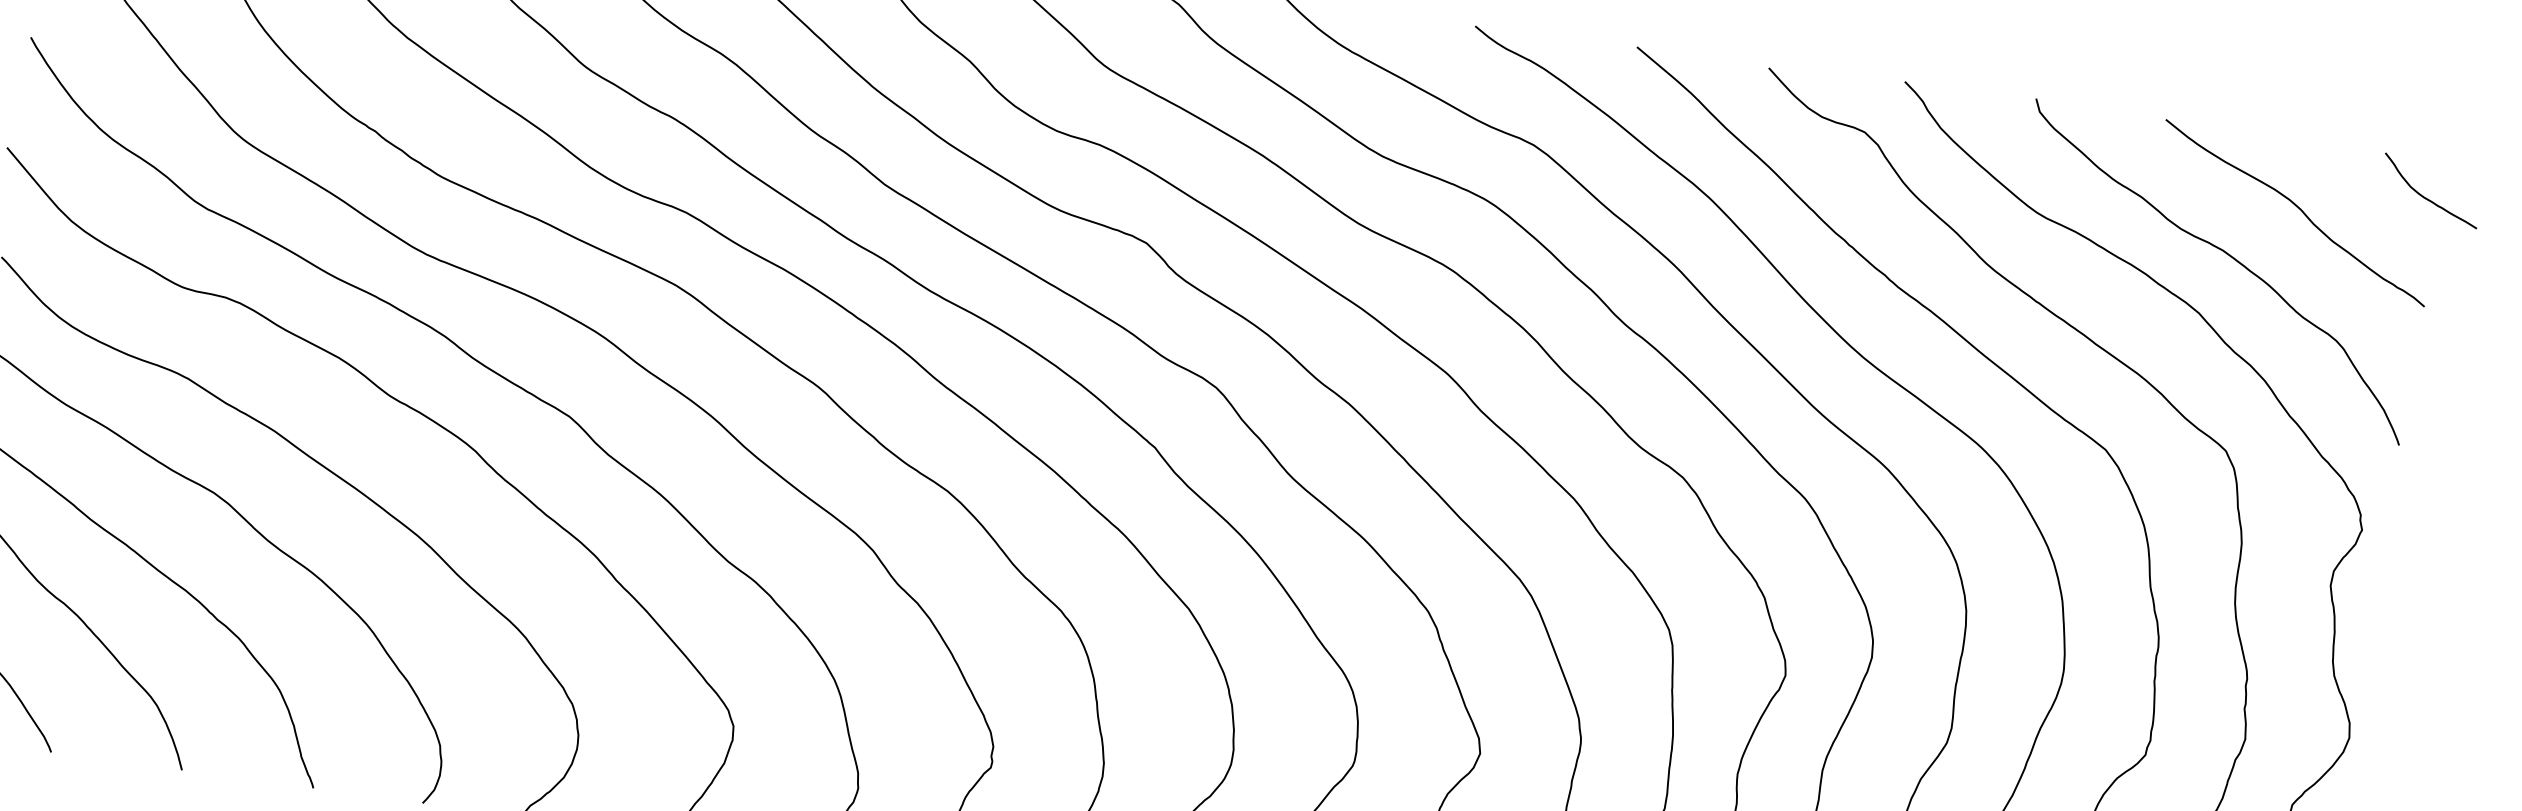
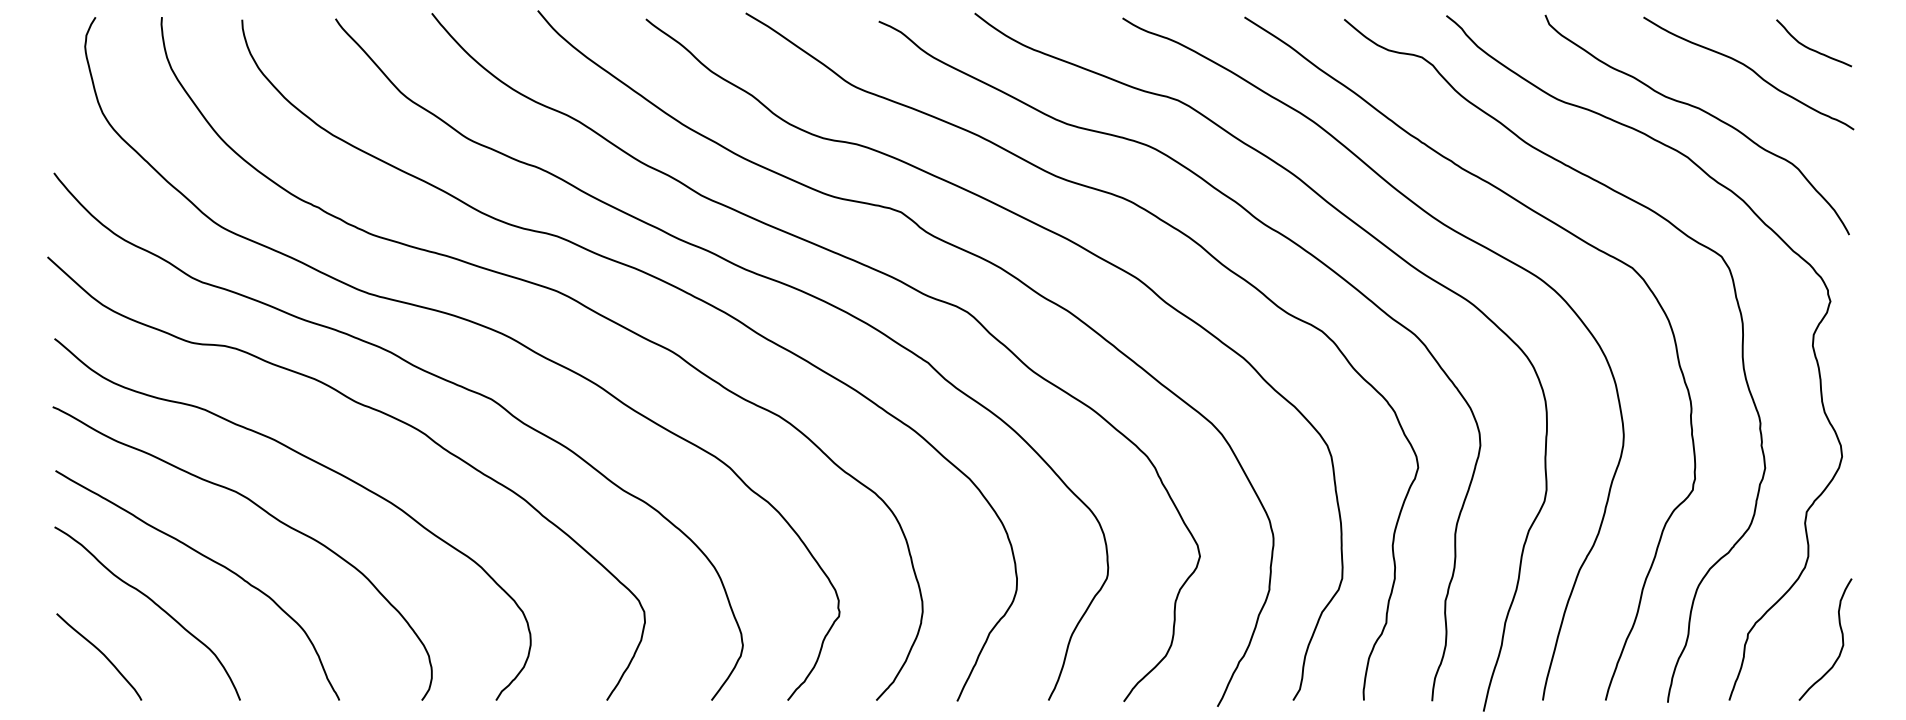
curve: (2426, 197) -> (1811, 48), moved

